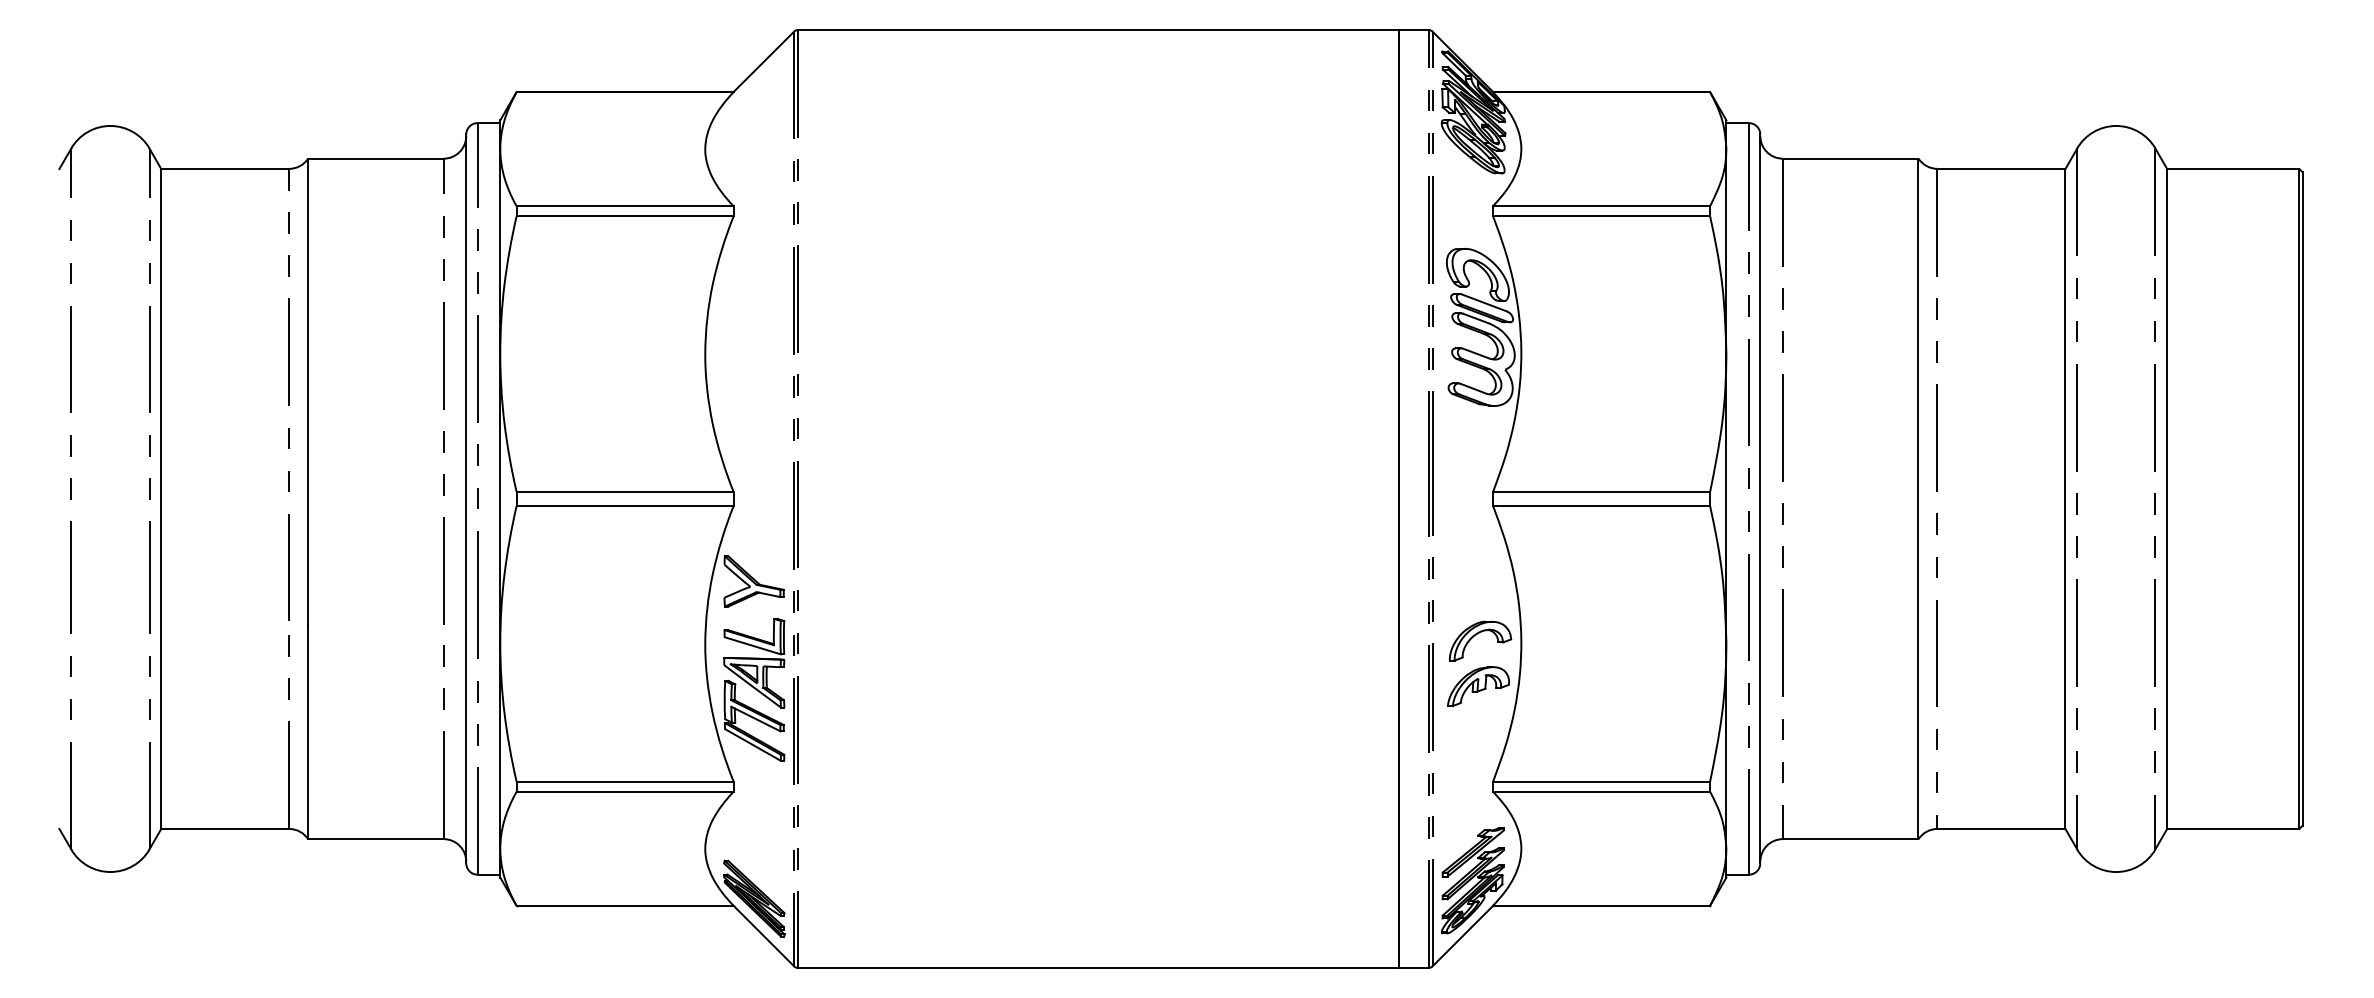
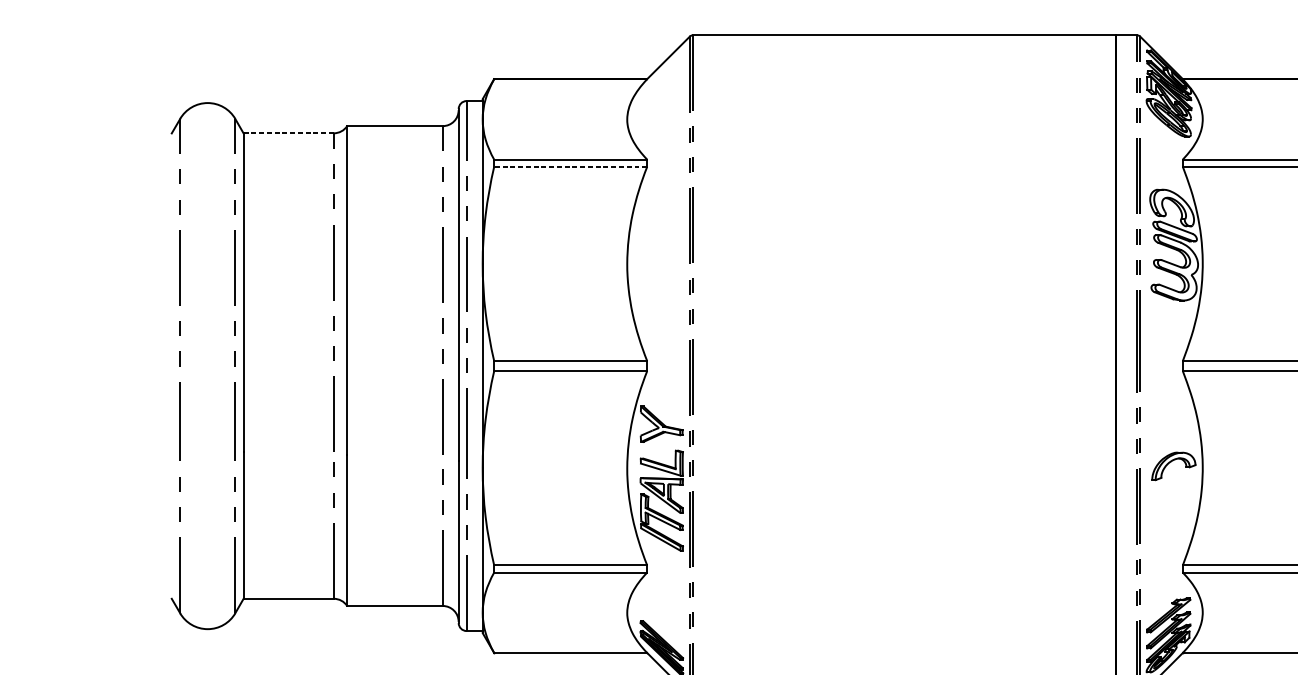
line: (225, 169) -> (288, 133), solid -> dashed
line: (624, 216) -> (570, 166), solid -> dashed
part: (1478, 686) -> (1172, 498), removed

